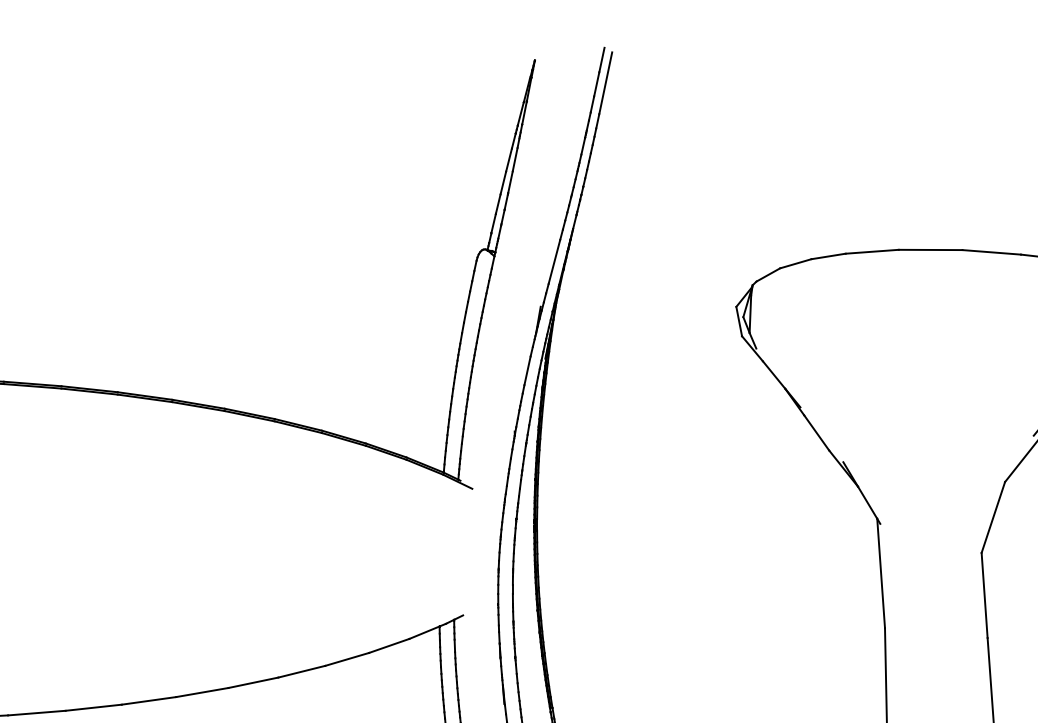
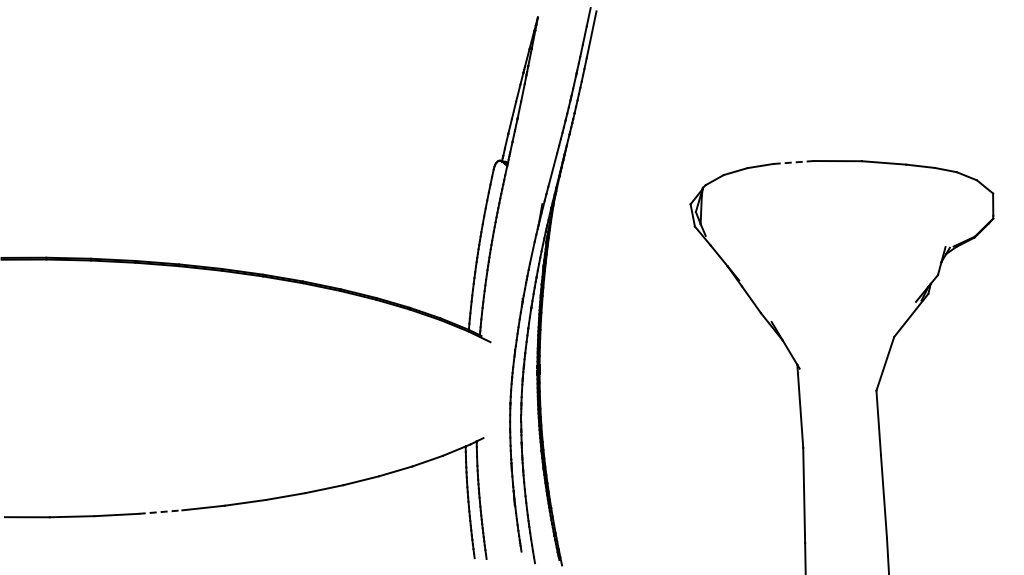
line: (872, 251) -> (793, 162), solid -> dashed
line: (36, 713) -> (160, 512), solid -> dashed

